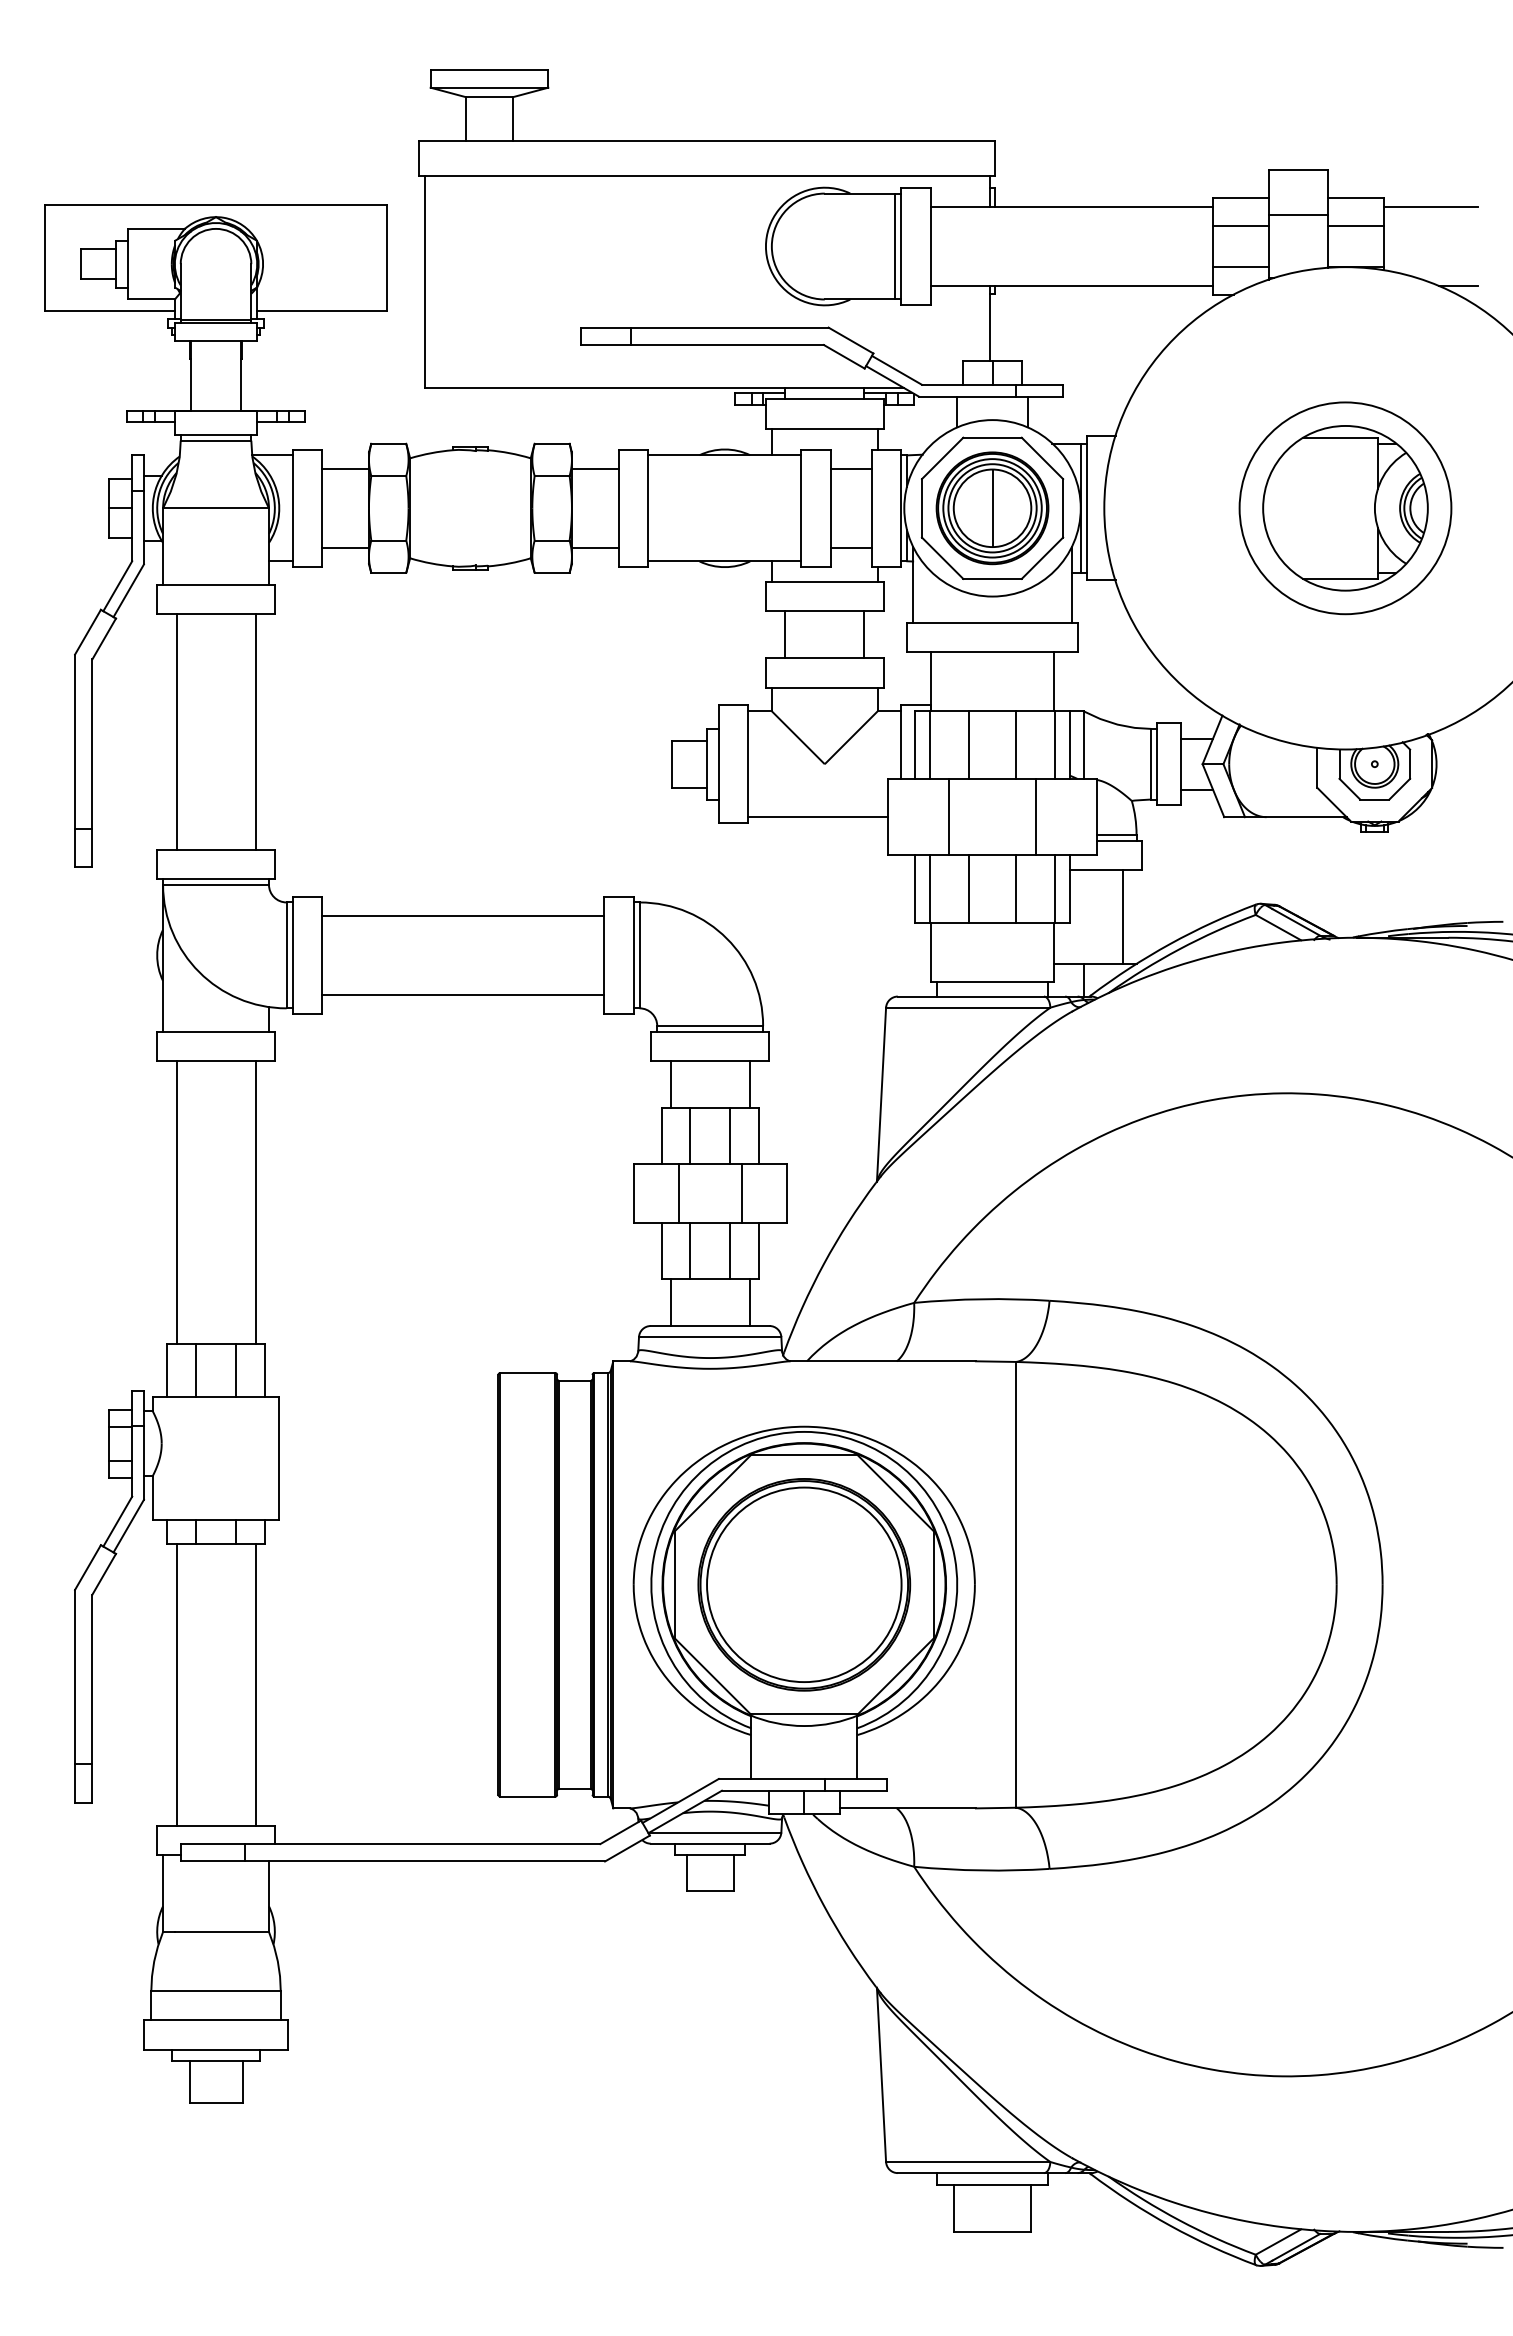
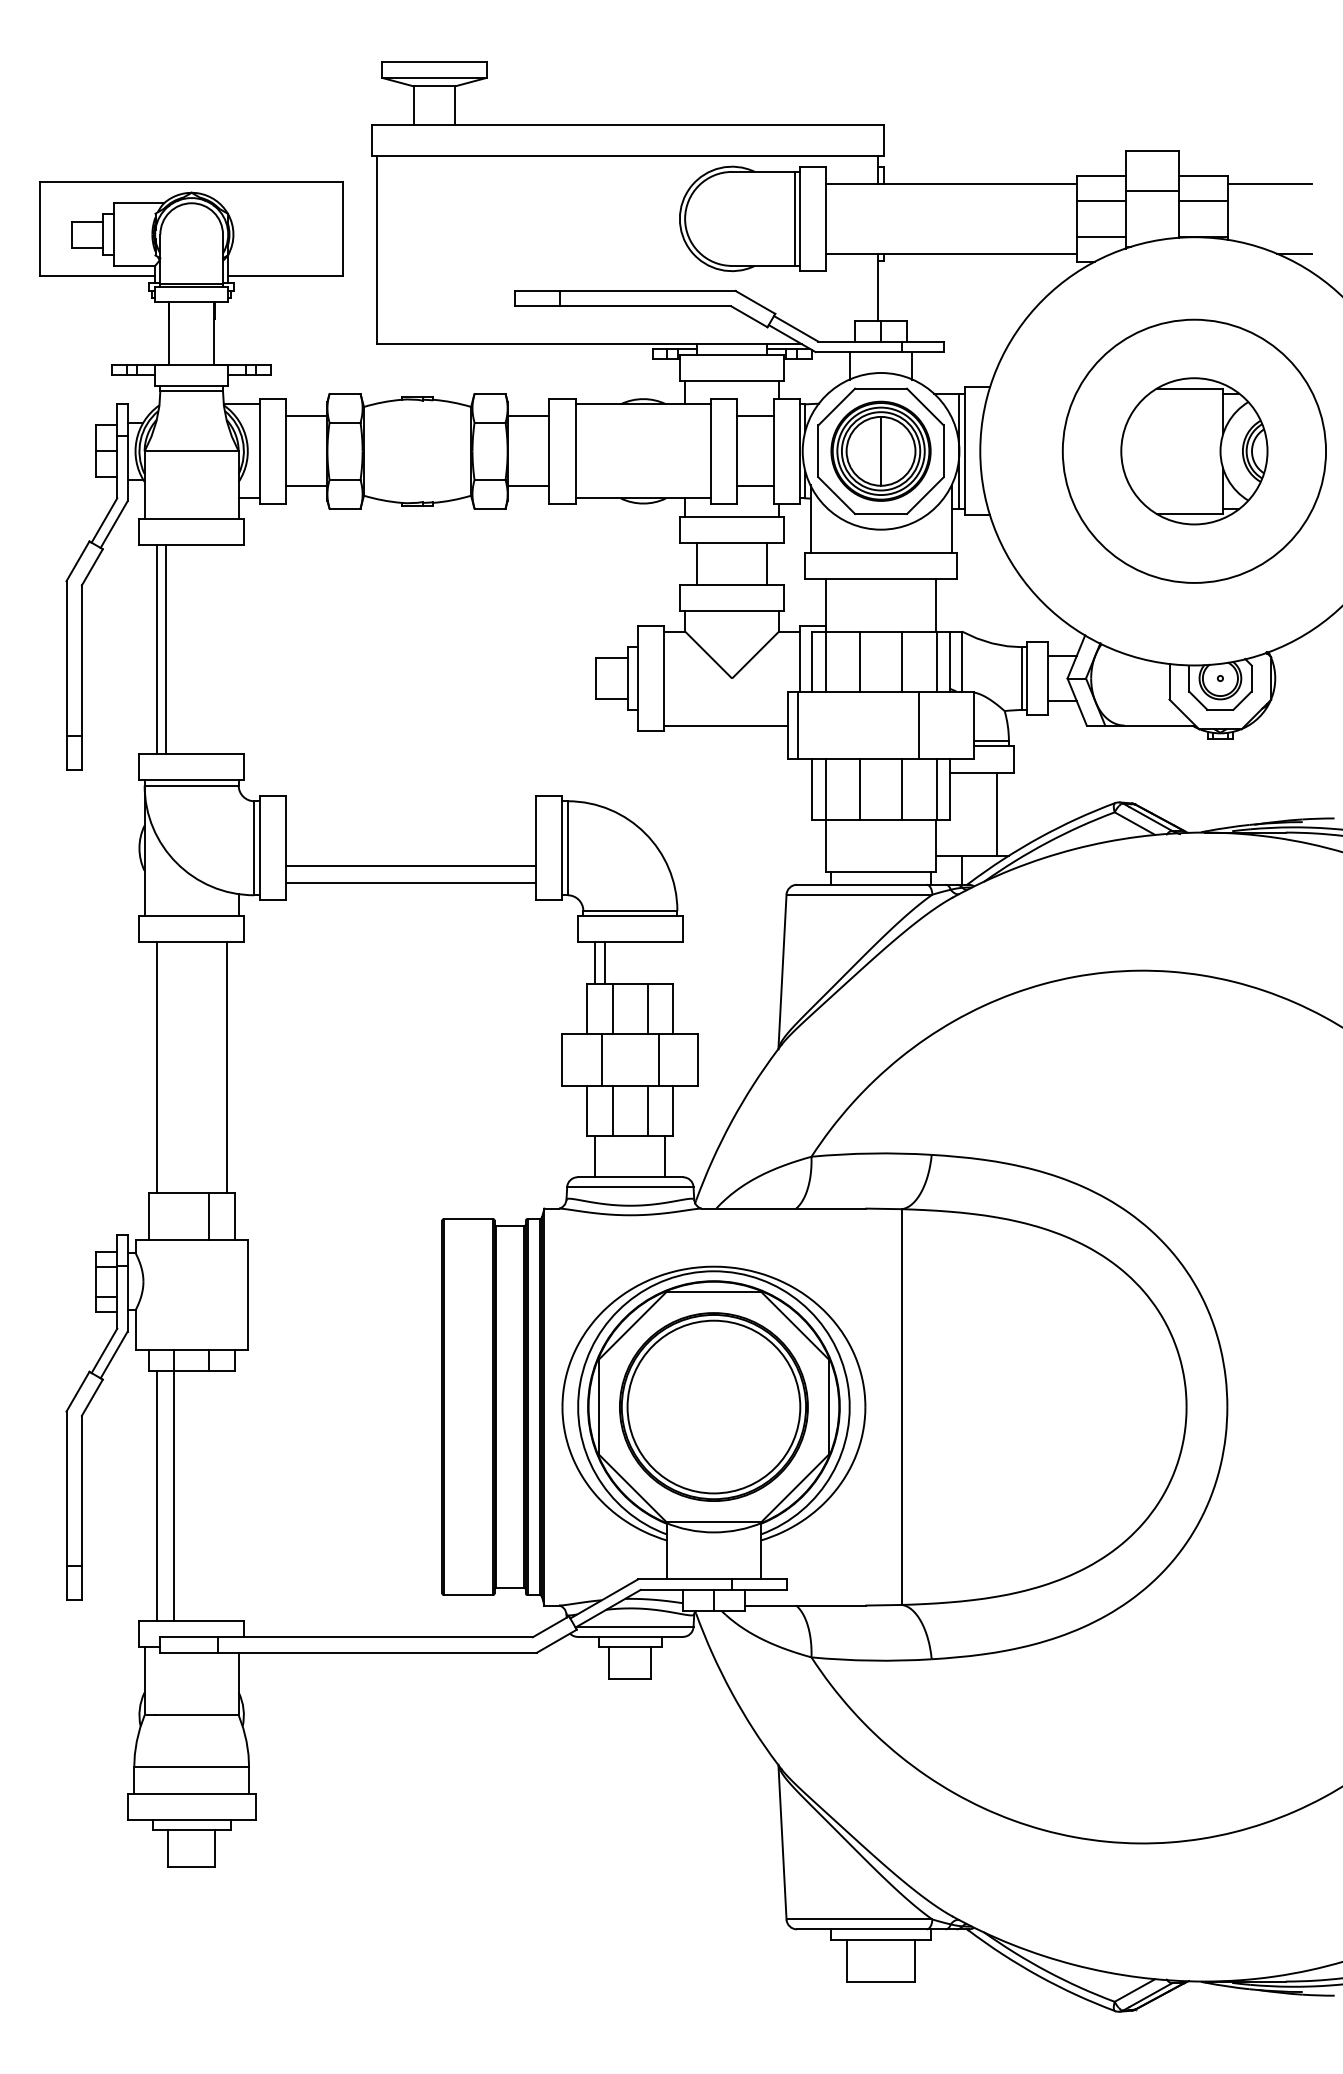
circle: (1345, 508) -> (1194, 451), size x1.4
line: (255, 731) -> (166, 649), moved
line: (949, 816) -> (798, 724), moved
line: (462, 915) -> (410, 866), moved
line: (749, 1084) -> (604, 962), moved
line: (195, 1369) -> (173, 1215), removed
line: (255, 1684) -> (173, 1495), moved

